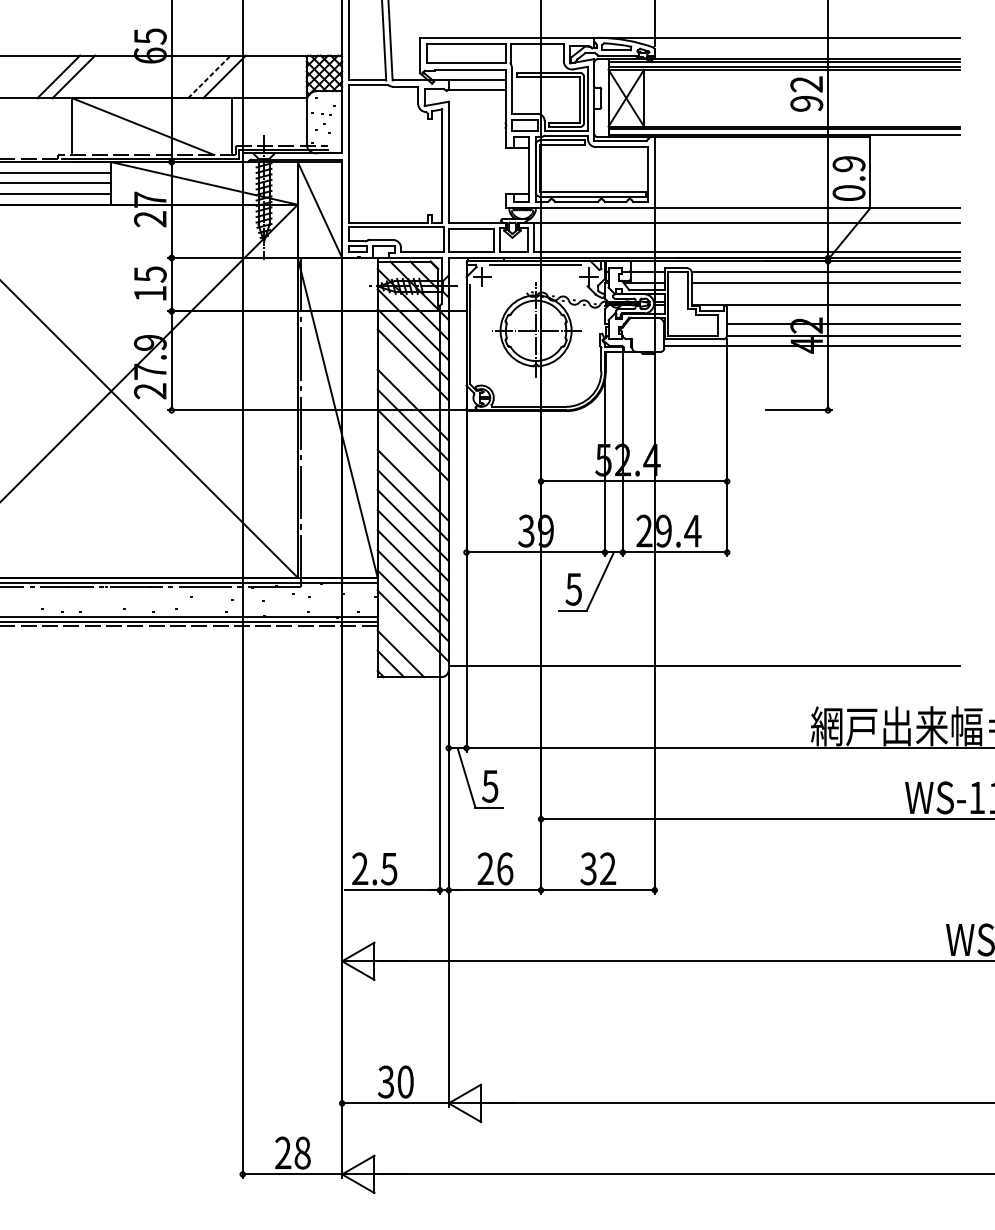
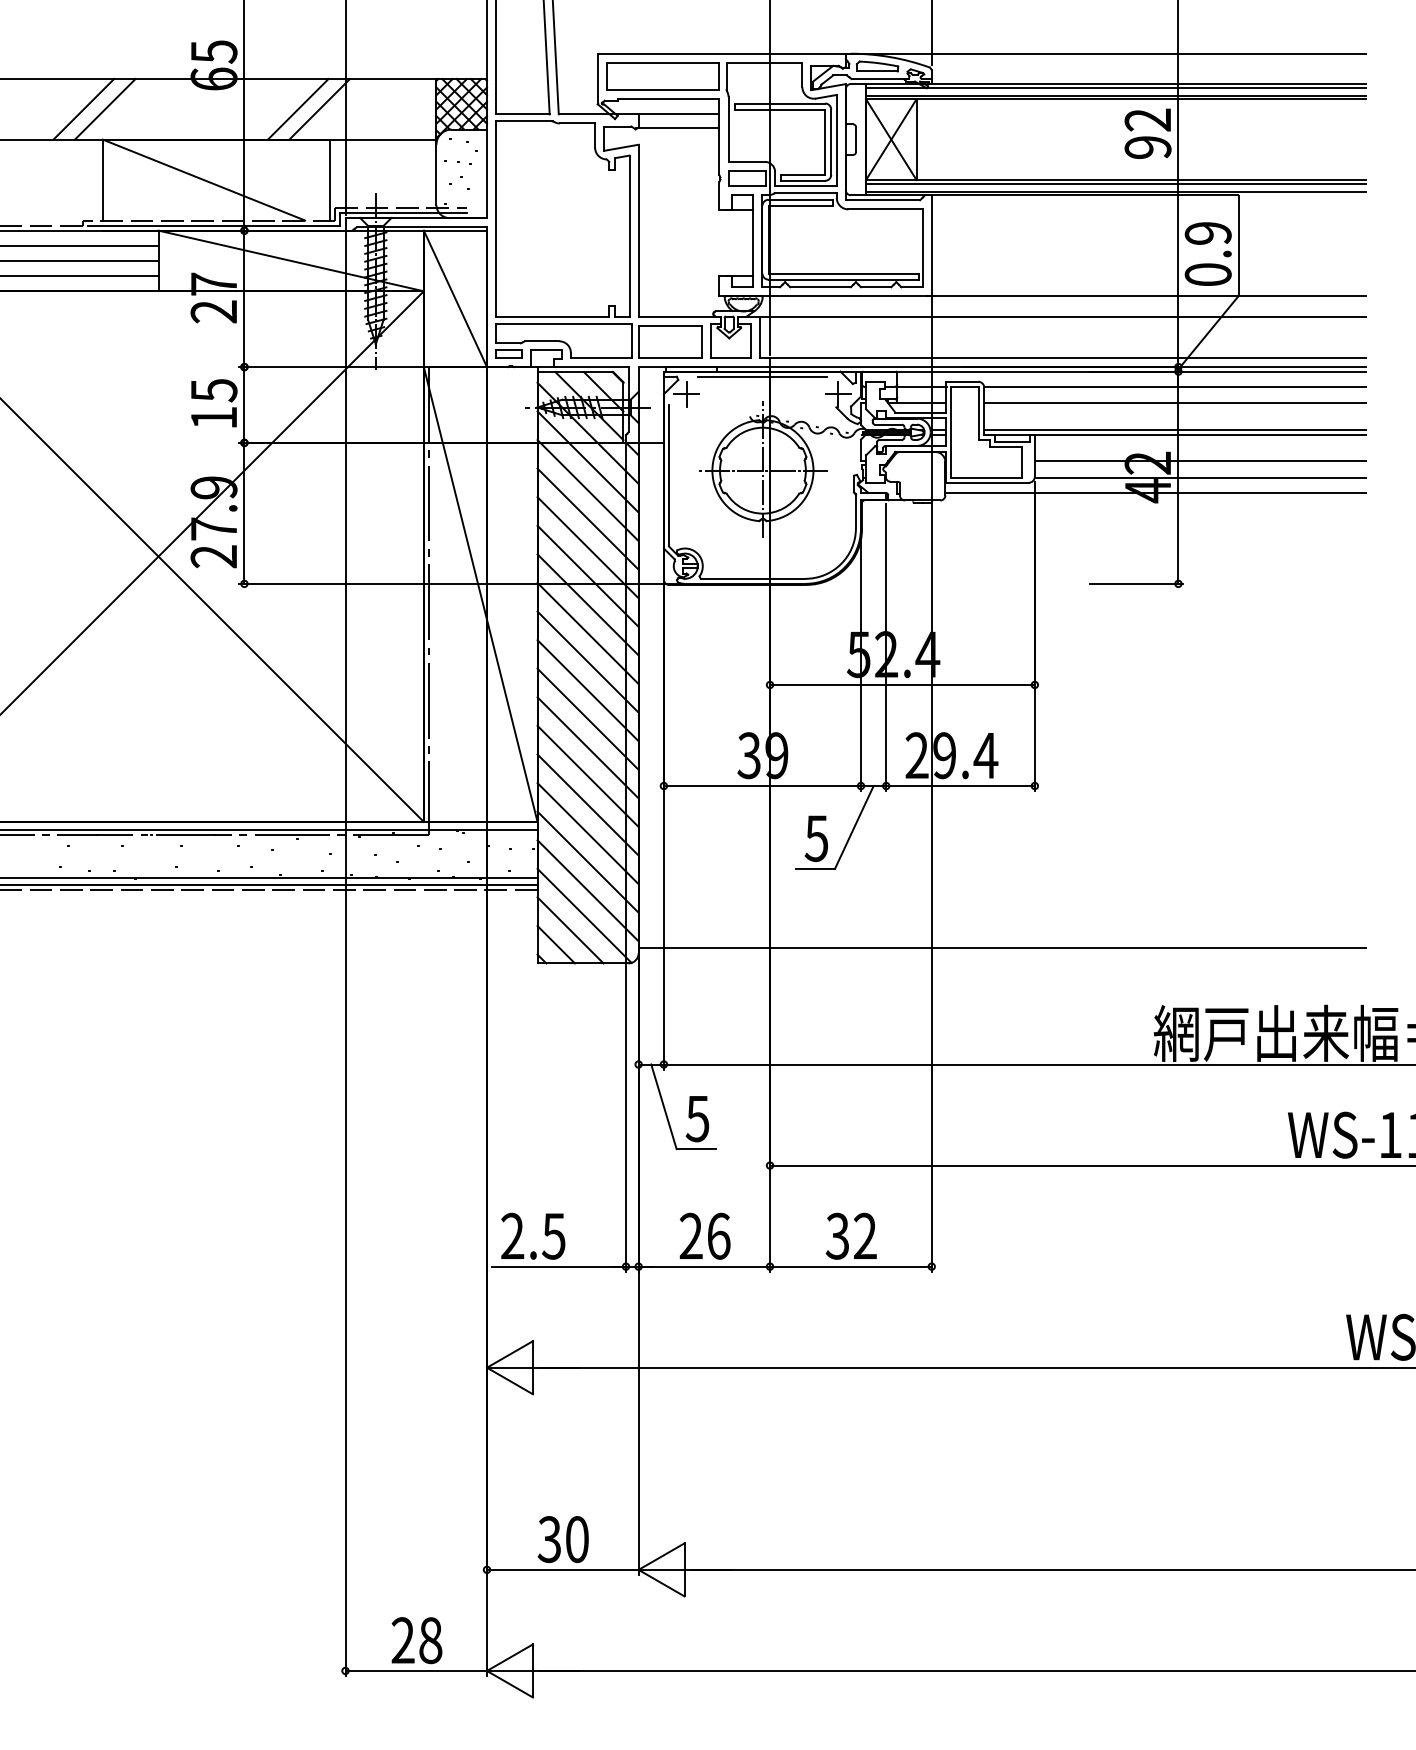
line: (209, 77) -> (298, 109), dashed -> solid
line: (826, 302) -> (1175, 430), added
line: (412, 384) -> (587, 547), added
line: (412, 464) -> (587, 661), added
line: (410, 643) -> (584, 915), added

